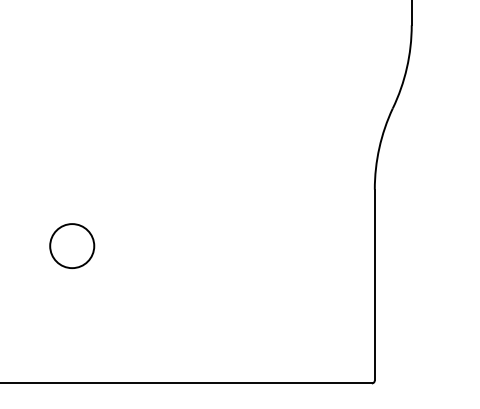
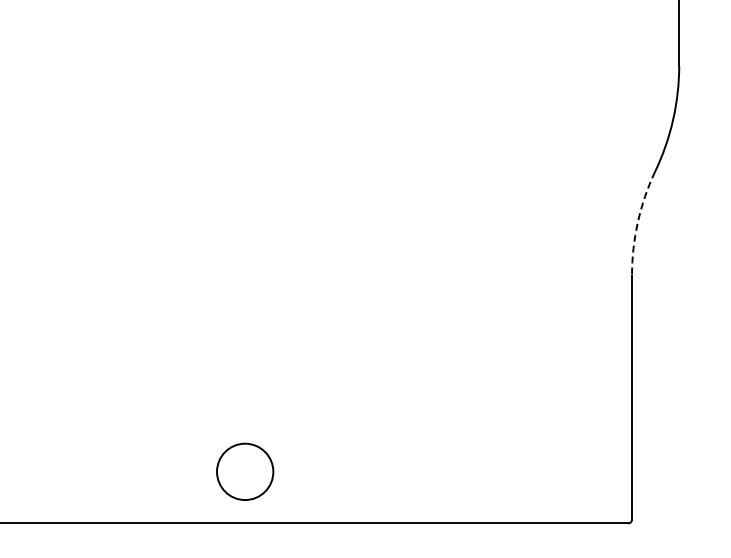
arc: (379, 148) -> (637, 222), solid -> dashed
circle: (72, 245) -> (245, 471), moved

